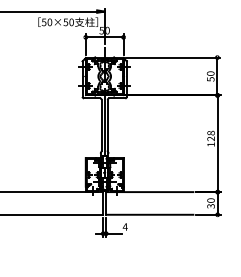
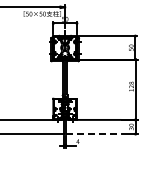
line: (150, 215) -> (93, 134), solid -> dashed

